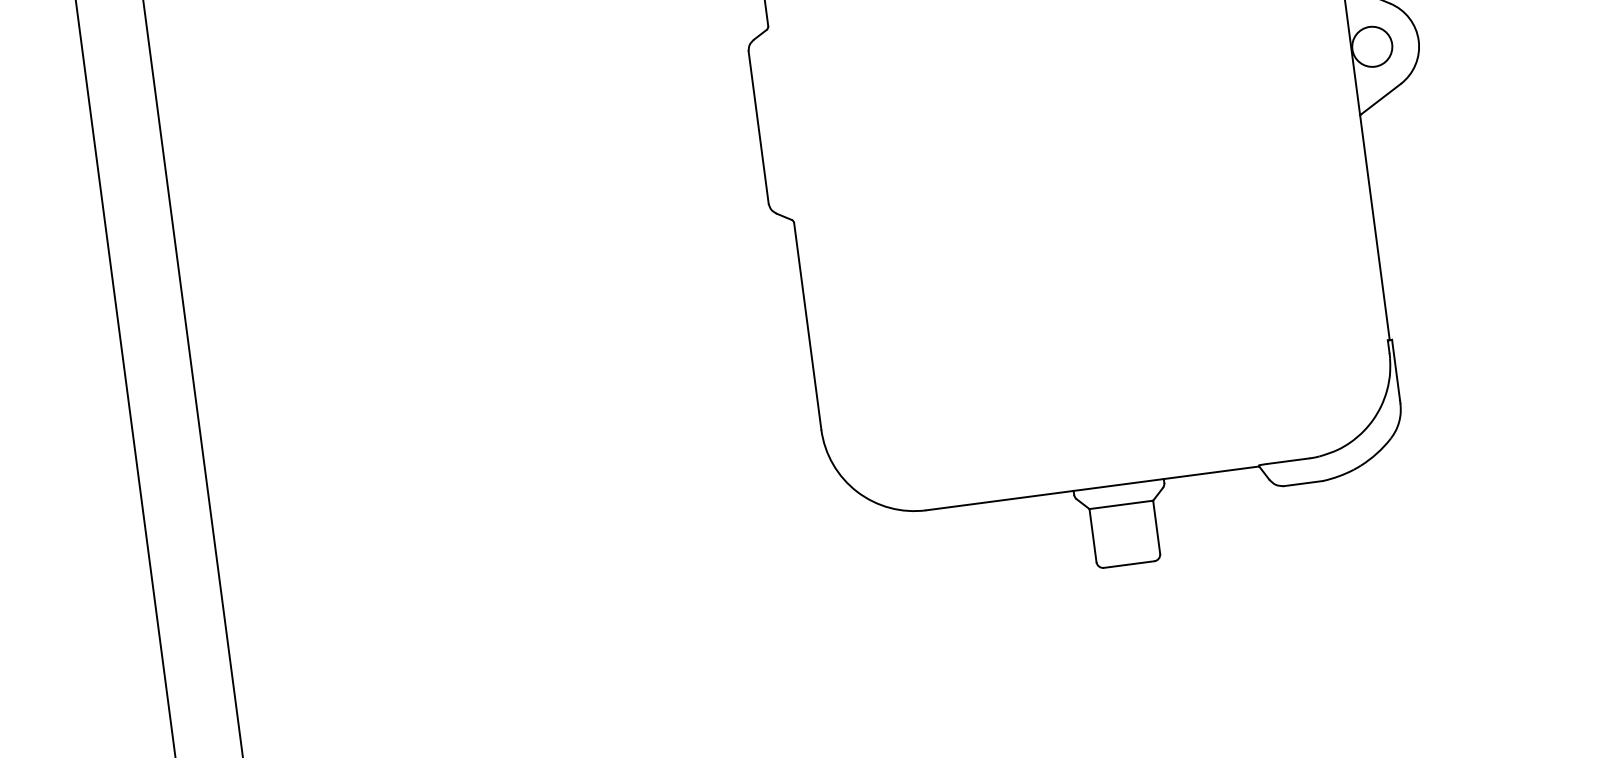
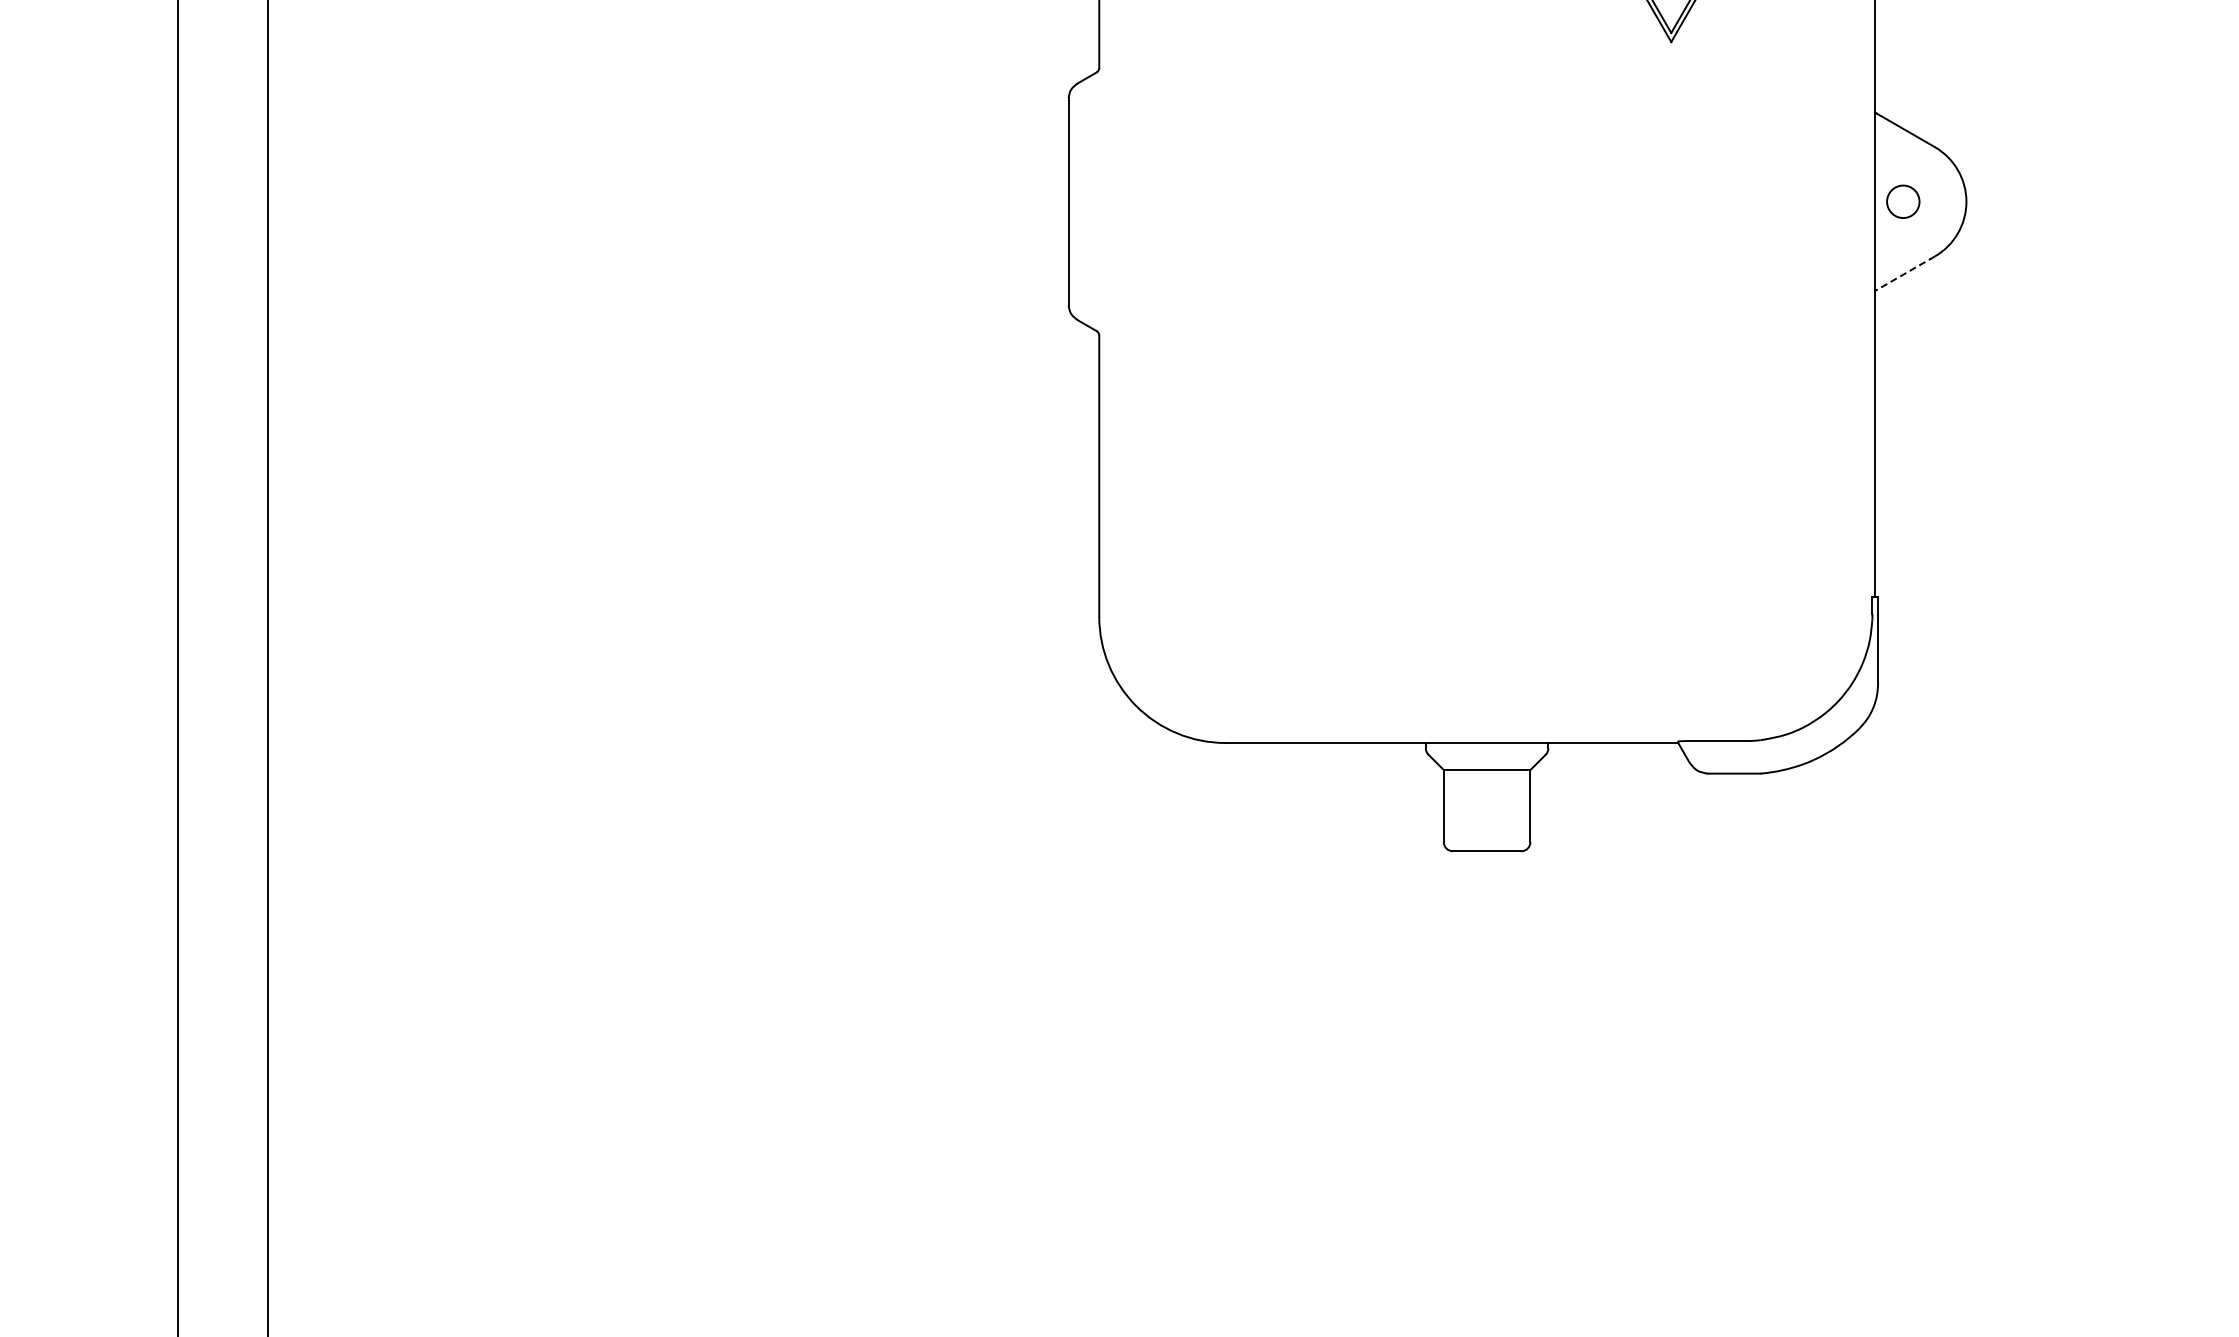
circle: (1372, 46) -> (1903, 201), size x0.6
line: (1380, 99) -> (1905, 273), solid -> dashed

